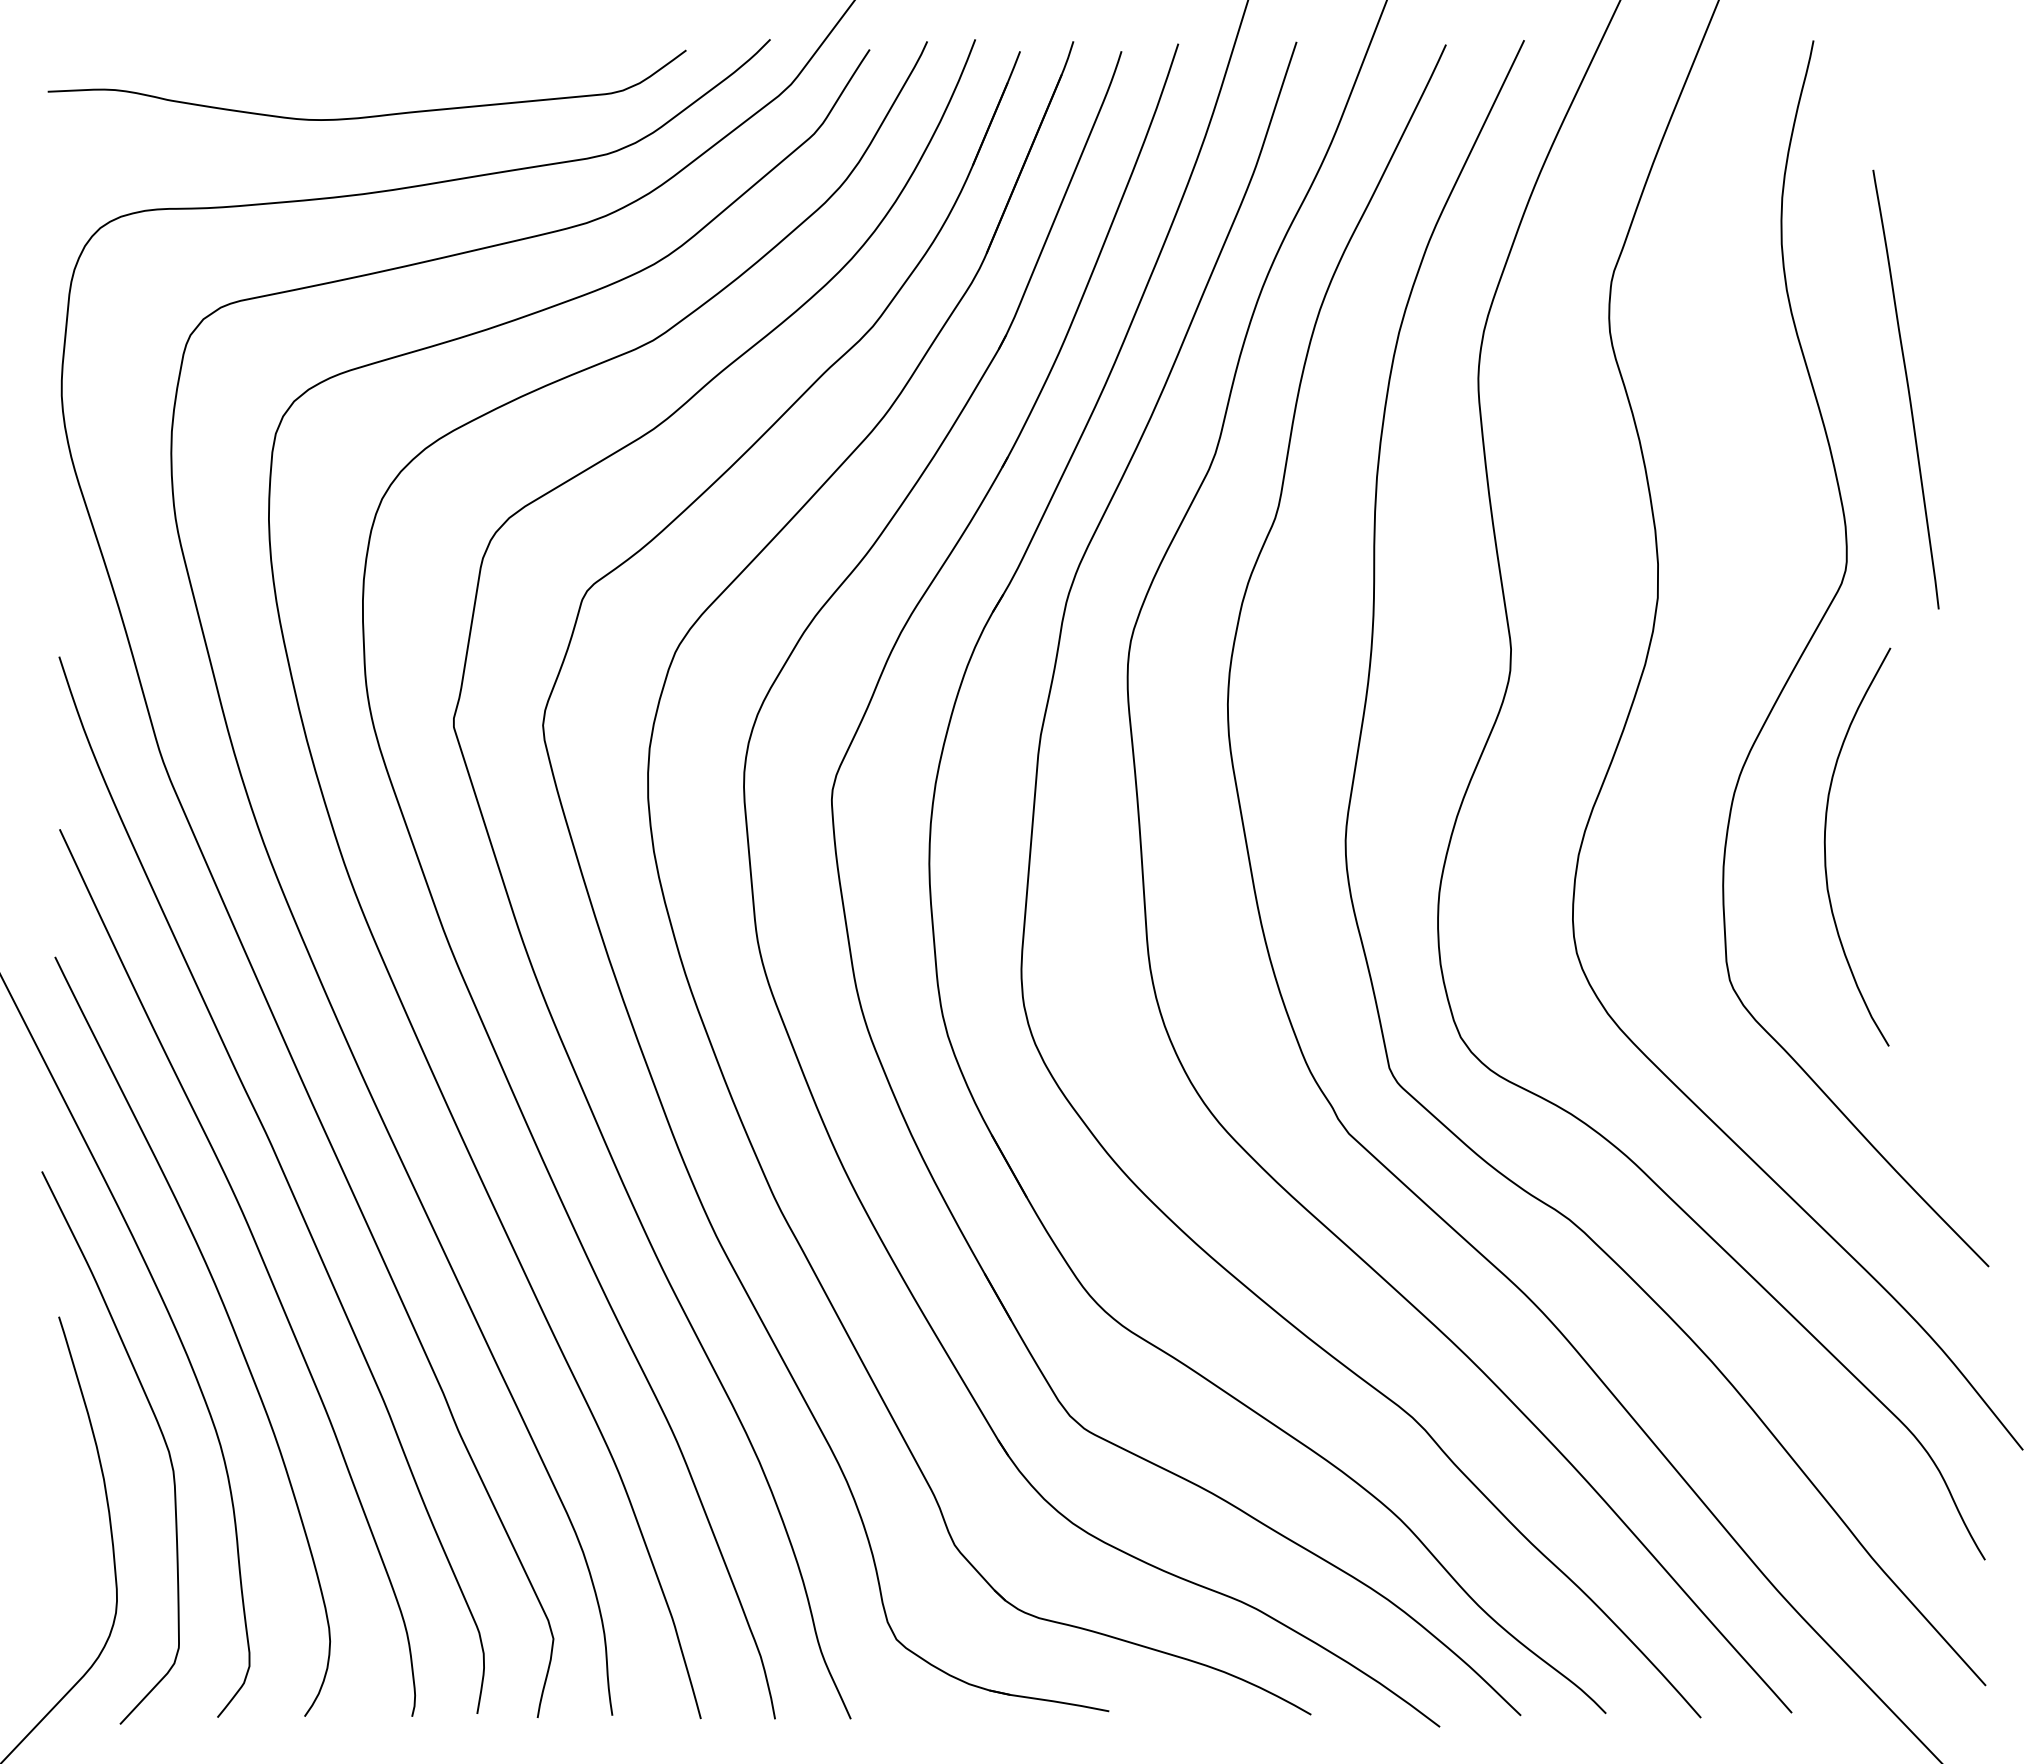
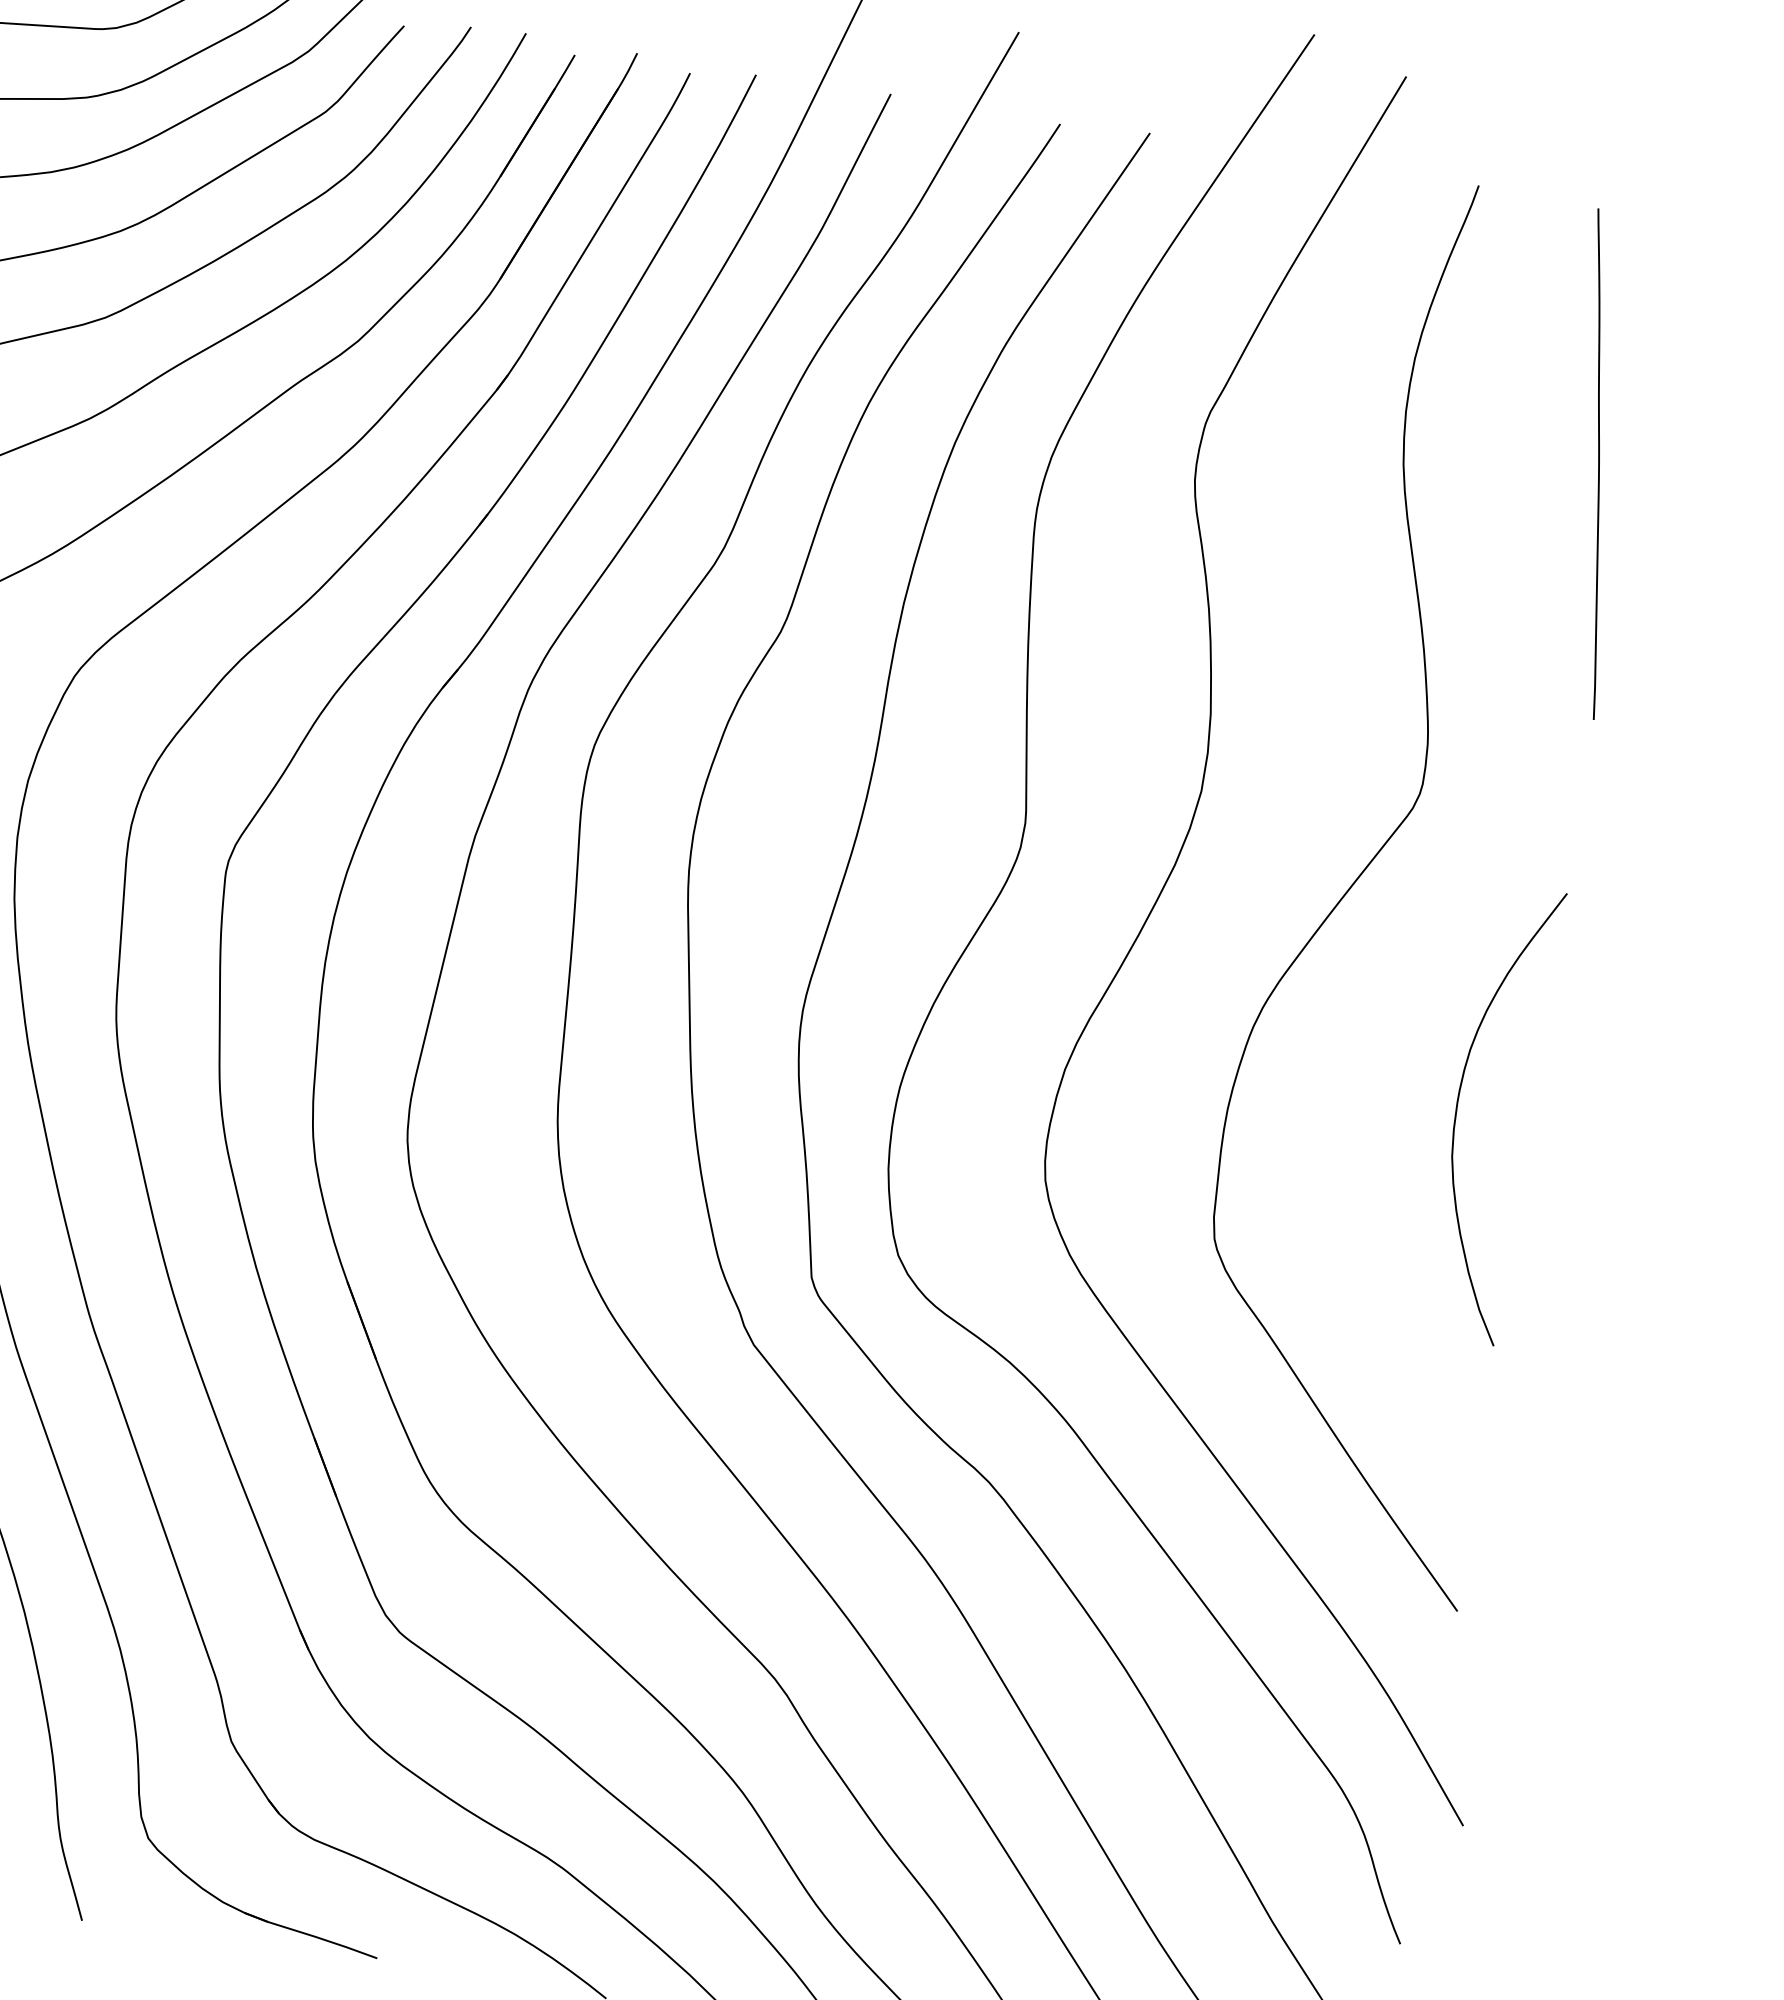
curve: (1907, 389) -> (1597, 464), moved
curve: (1825, 846) -> (1457, 1107), moved

